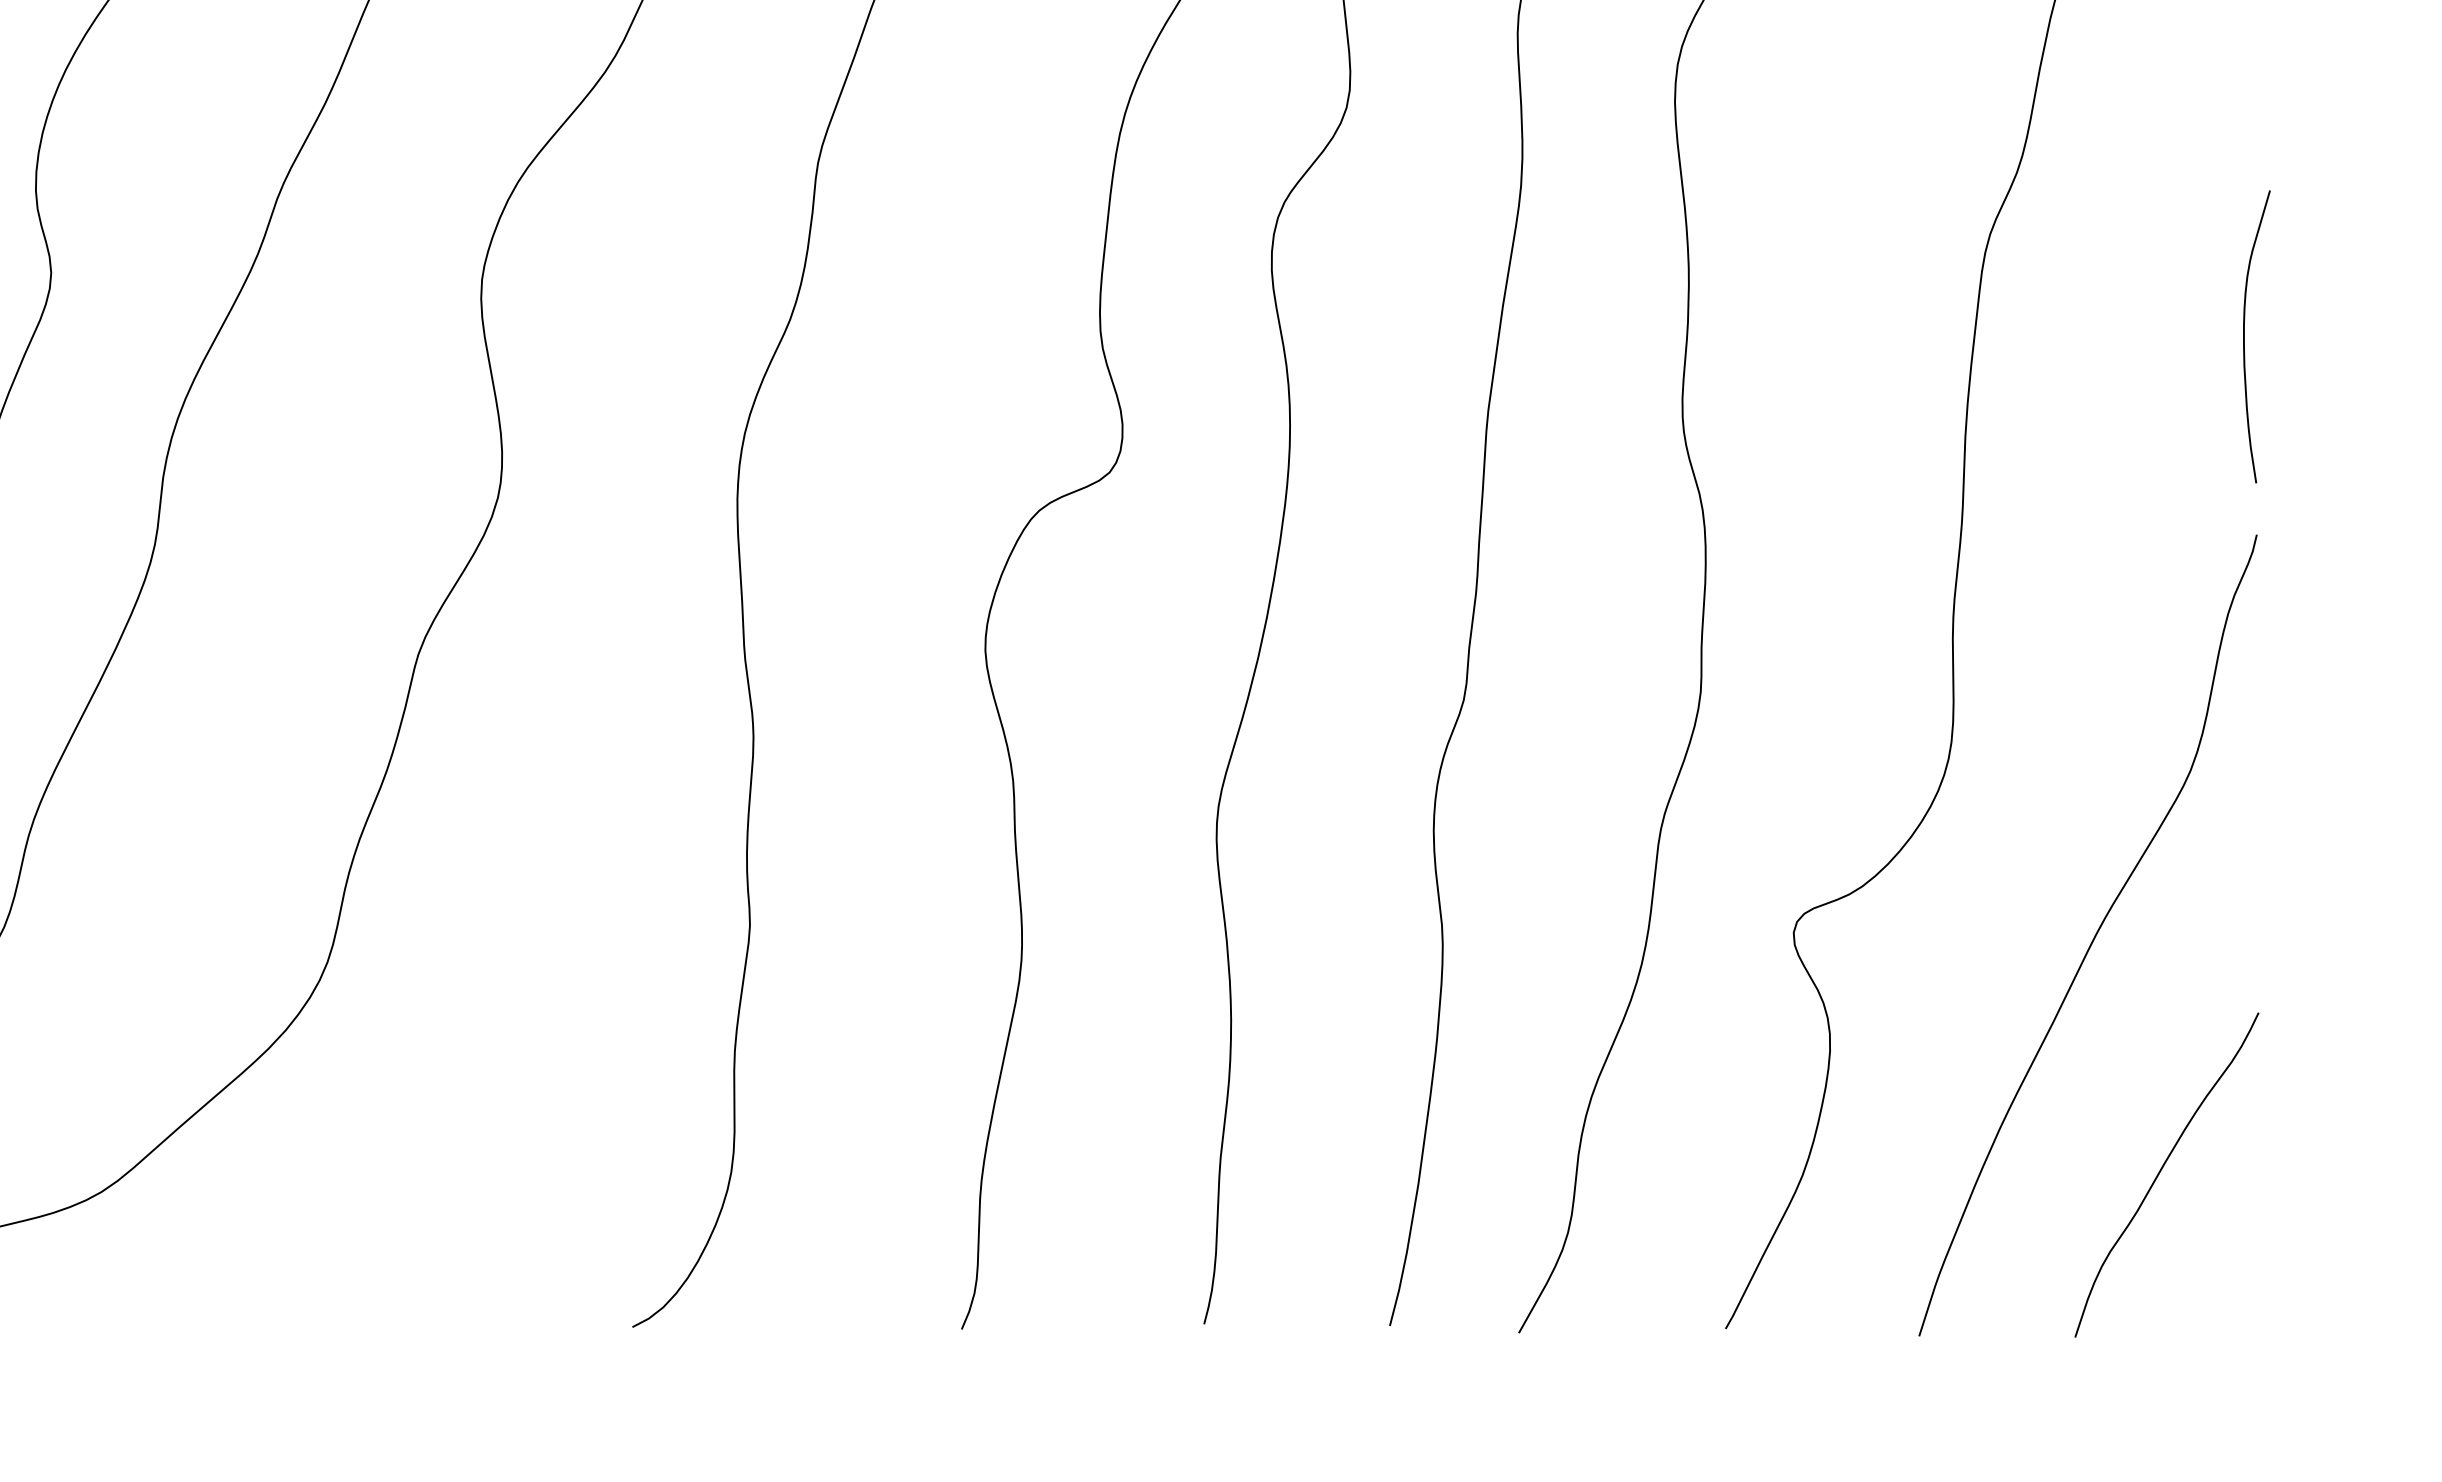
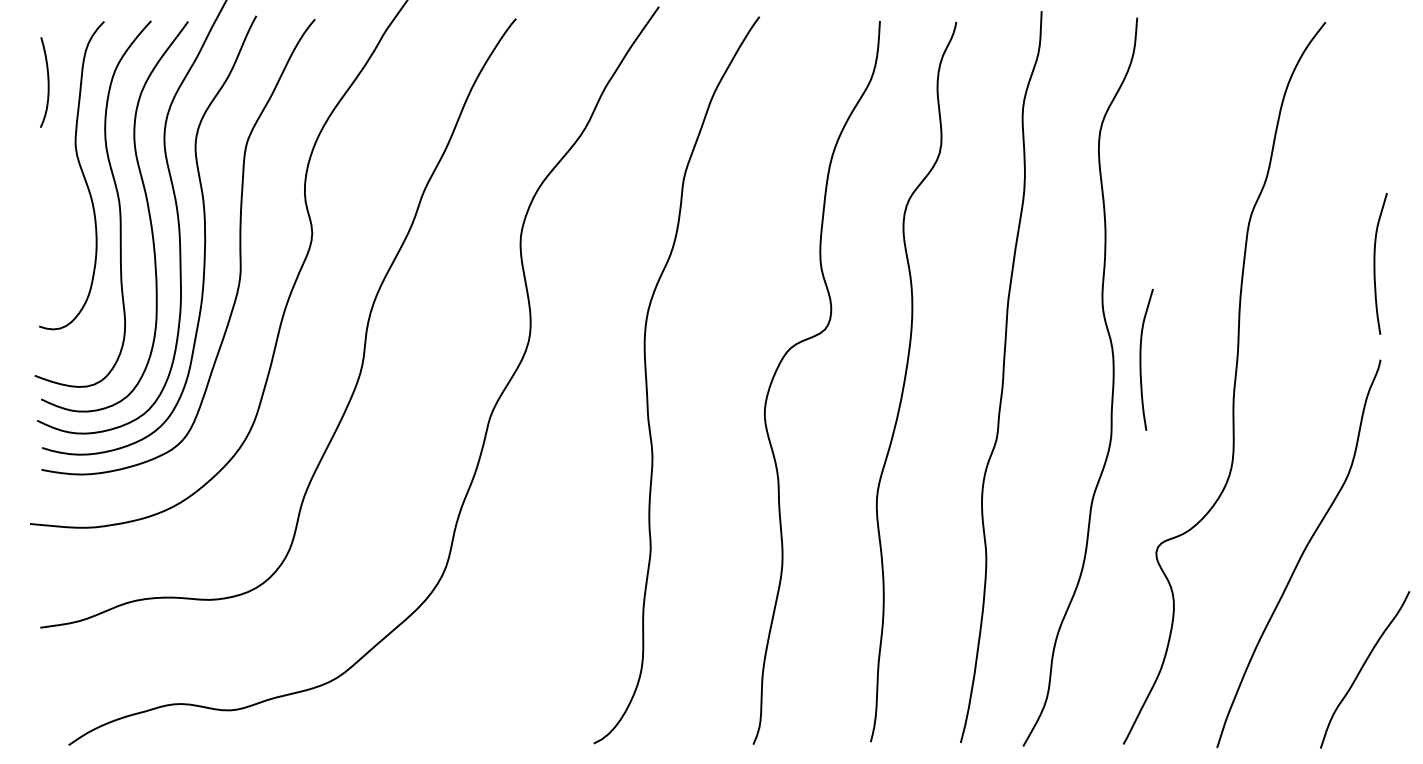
curve: (1763, 534) -> (1141, 359), added
curve: (2163, 1170) -> (1363, 667), moved

